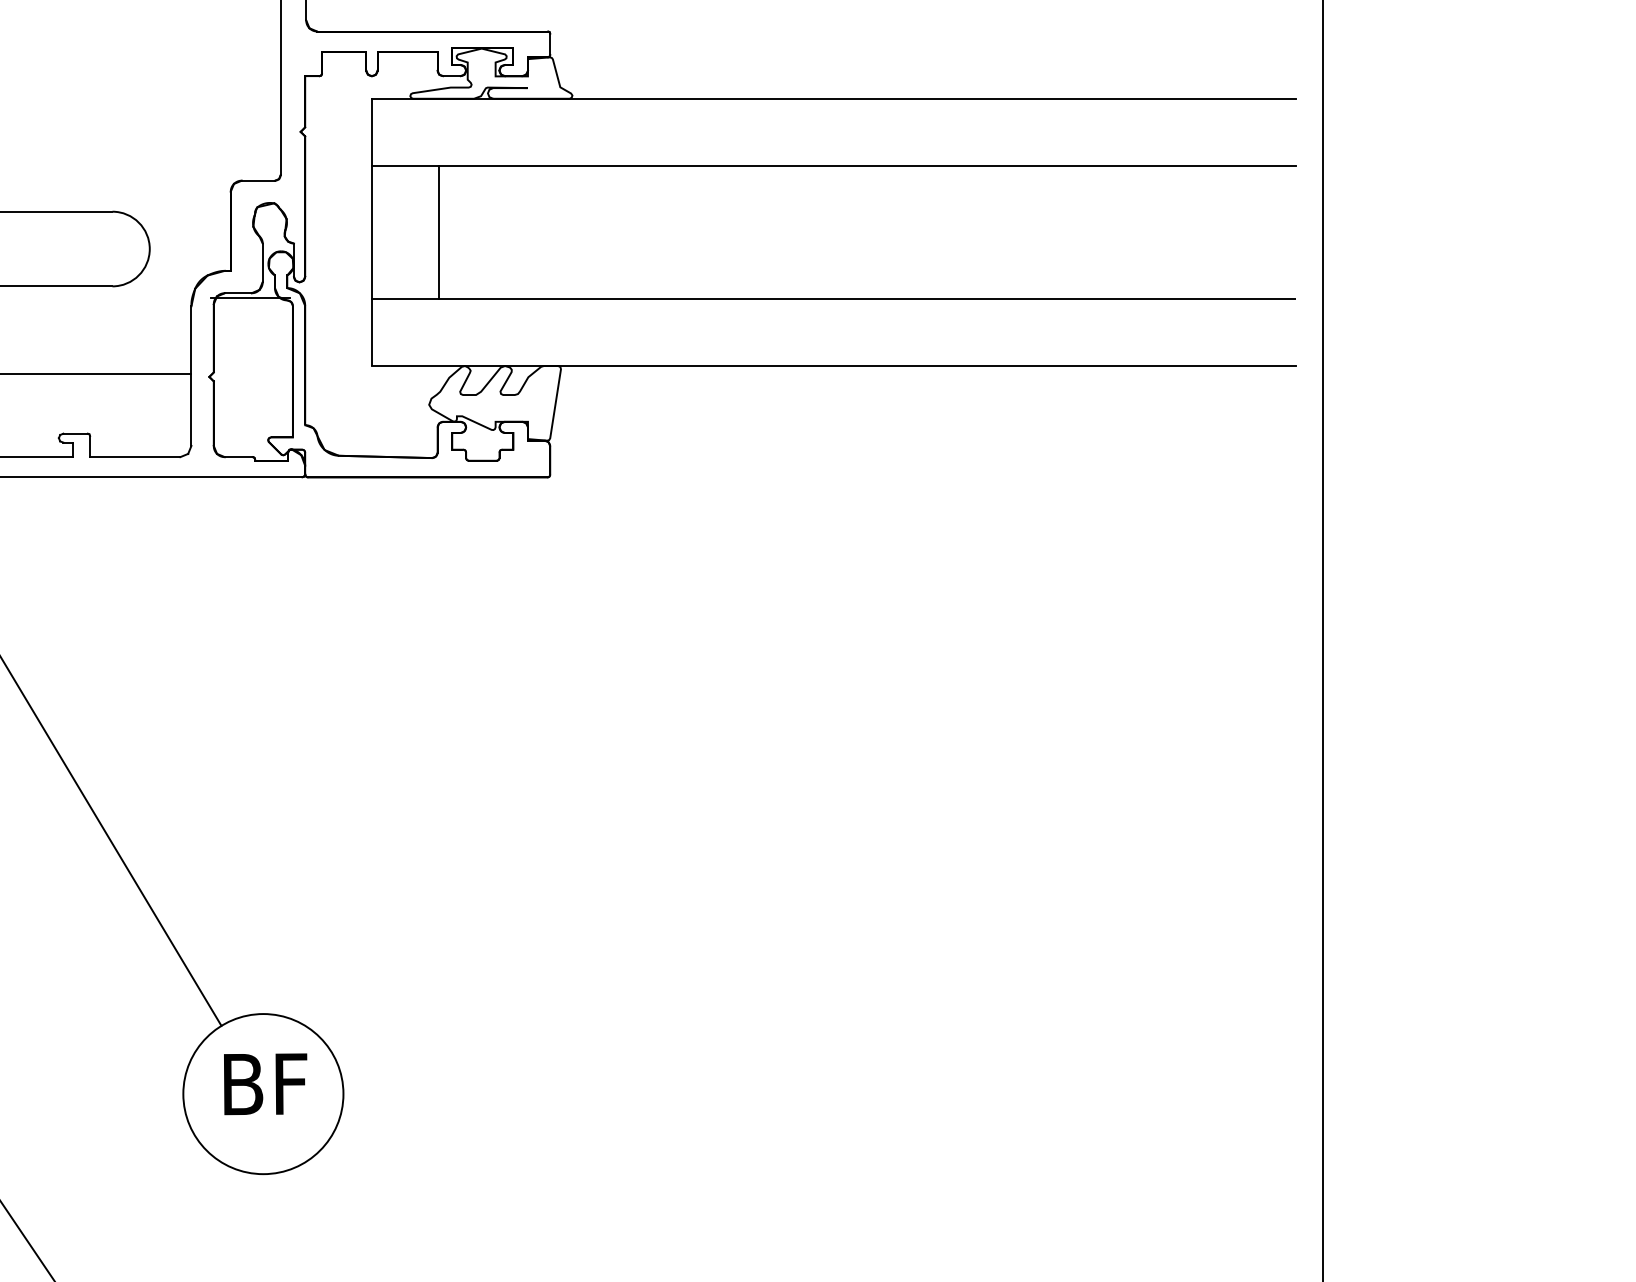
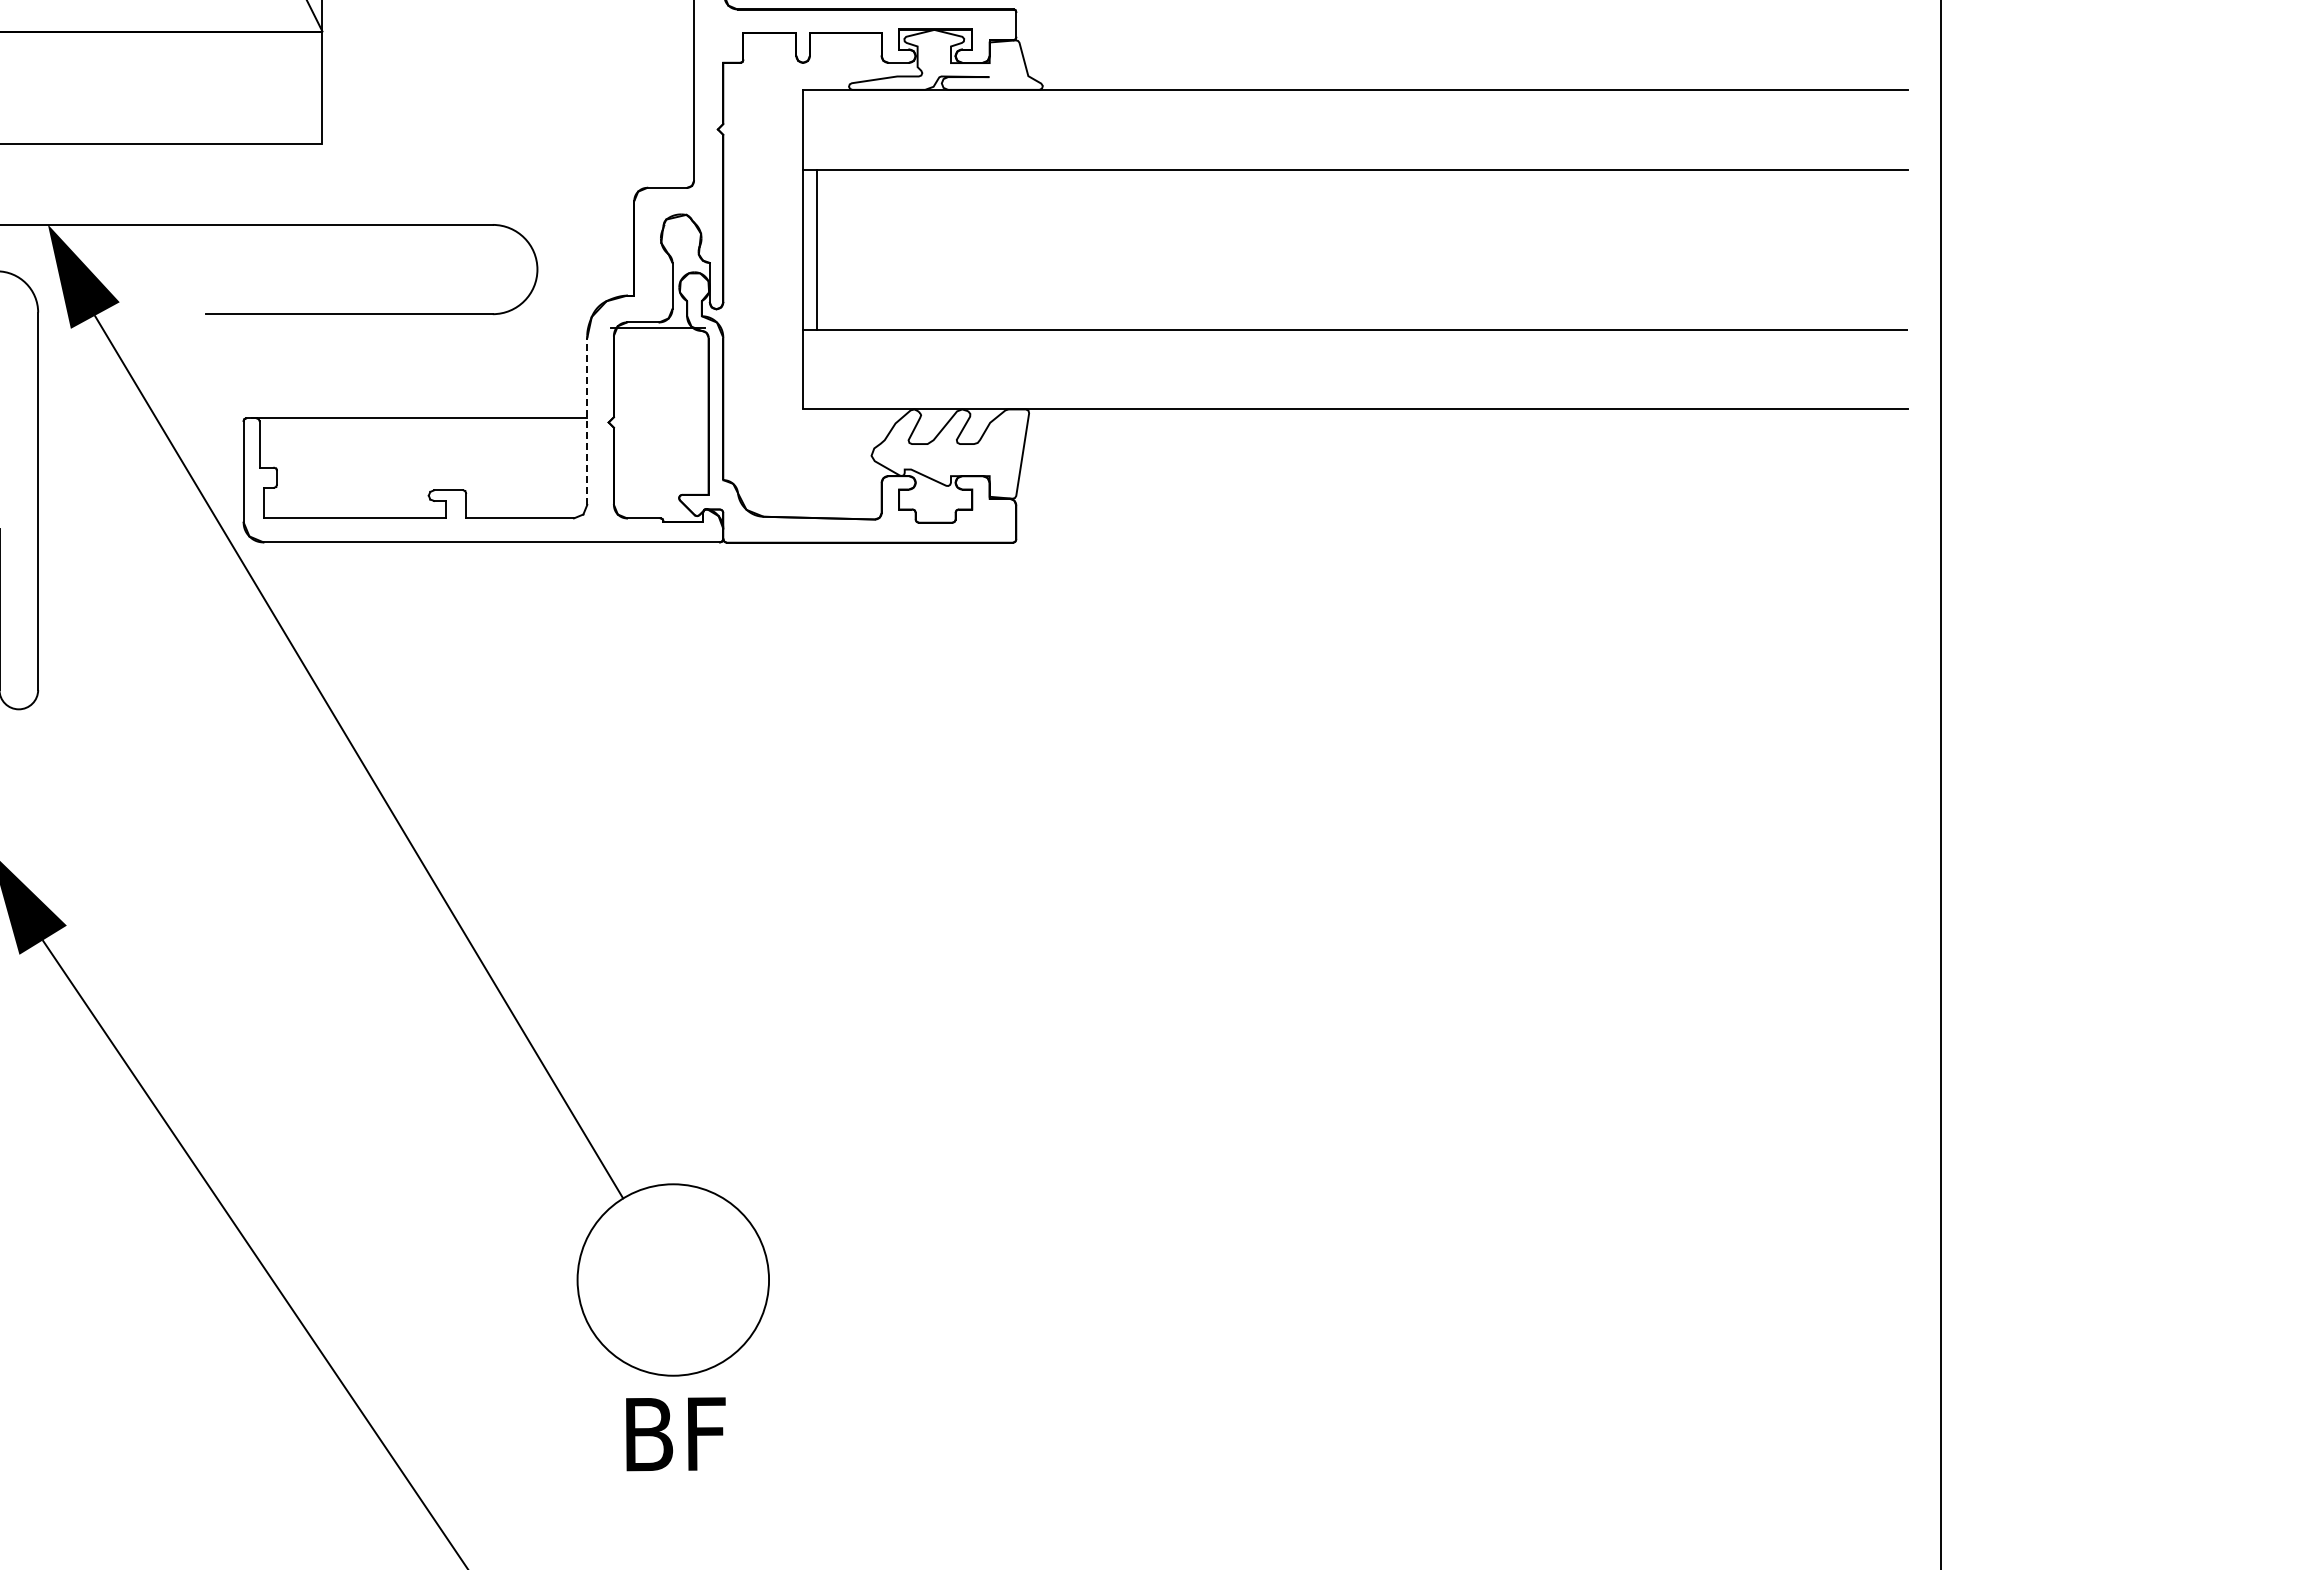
line: (438, 232) -> (816, 249), moved
line: (191, 376) -> (587, 421), solid -> dashed
text: (265, 1084) -> (675, 1434), moved

